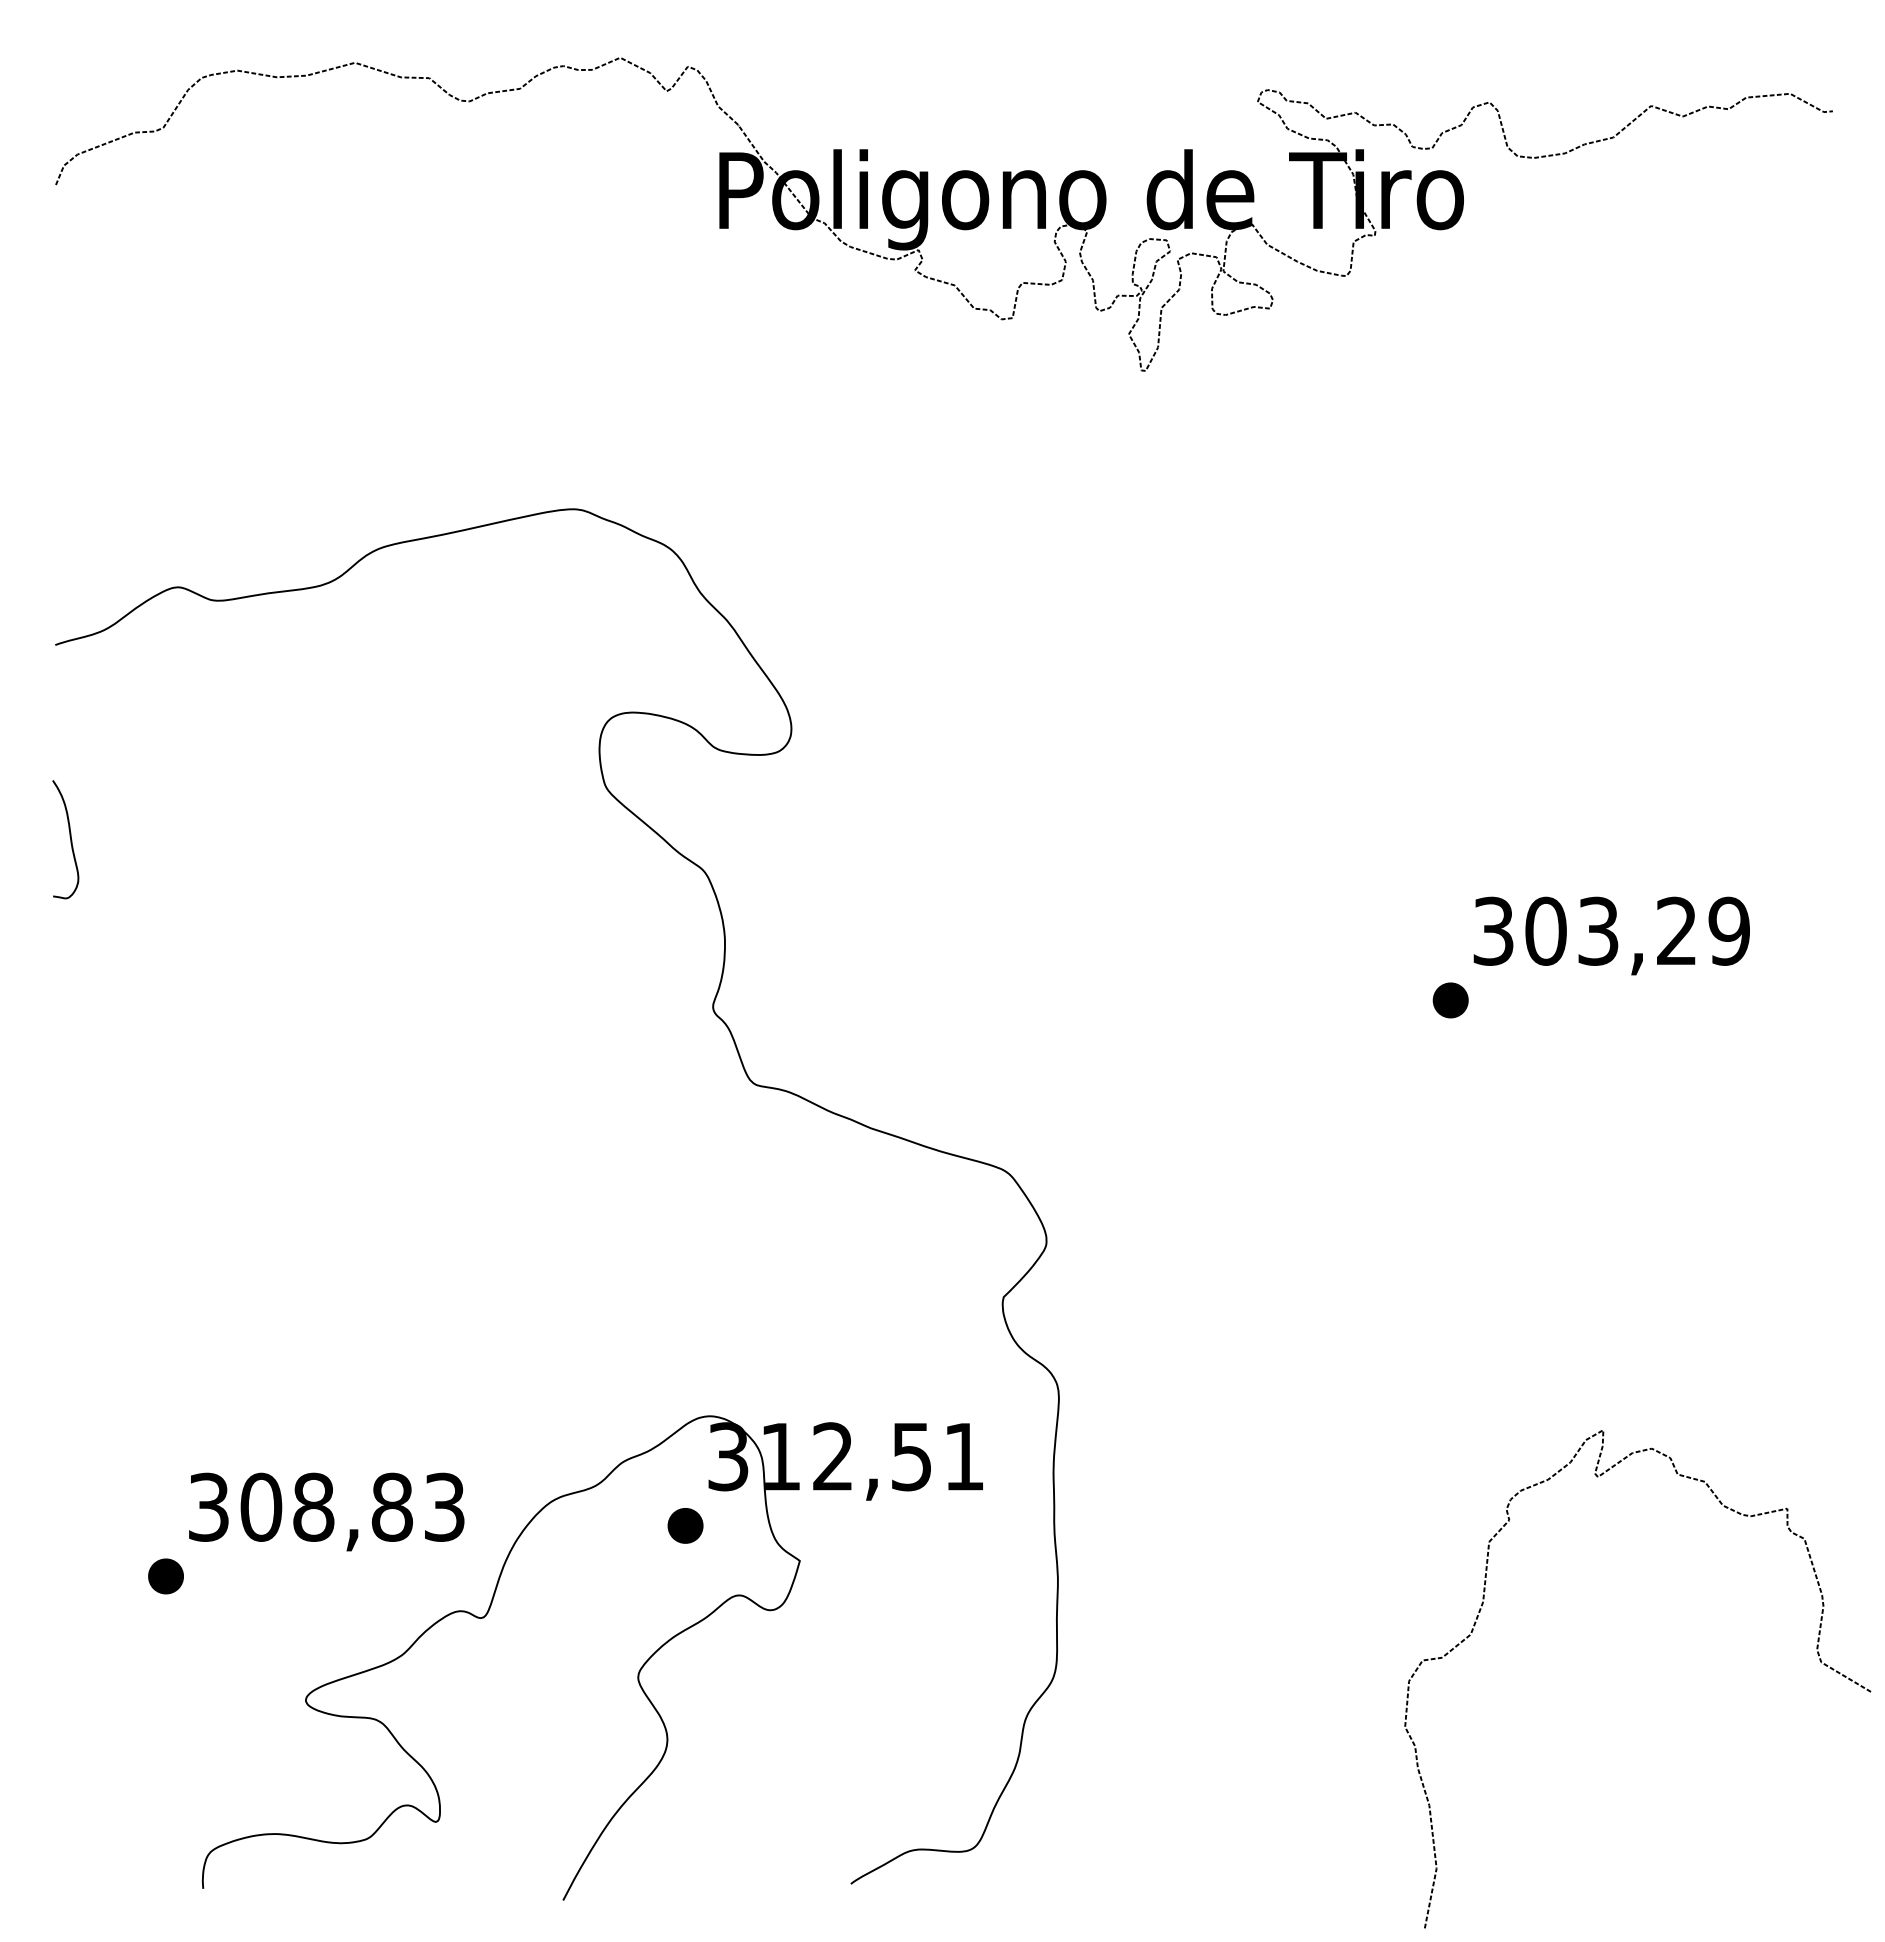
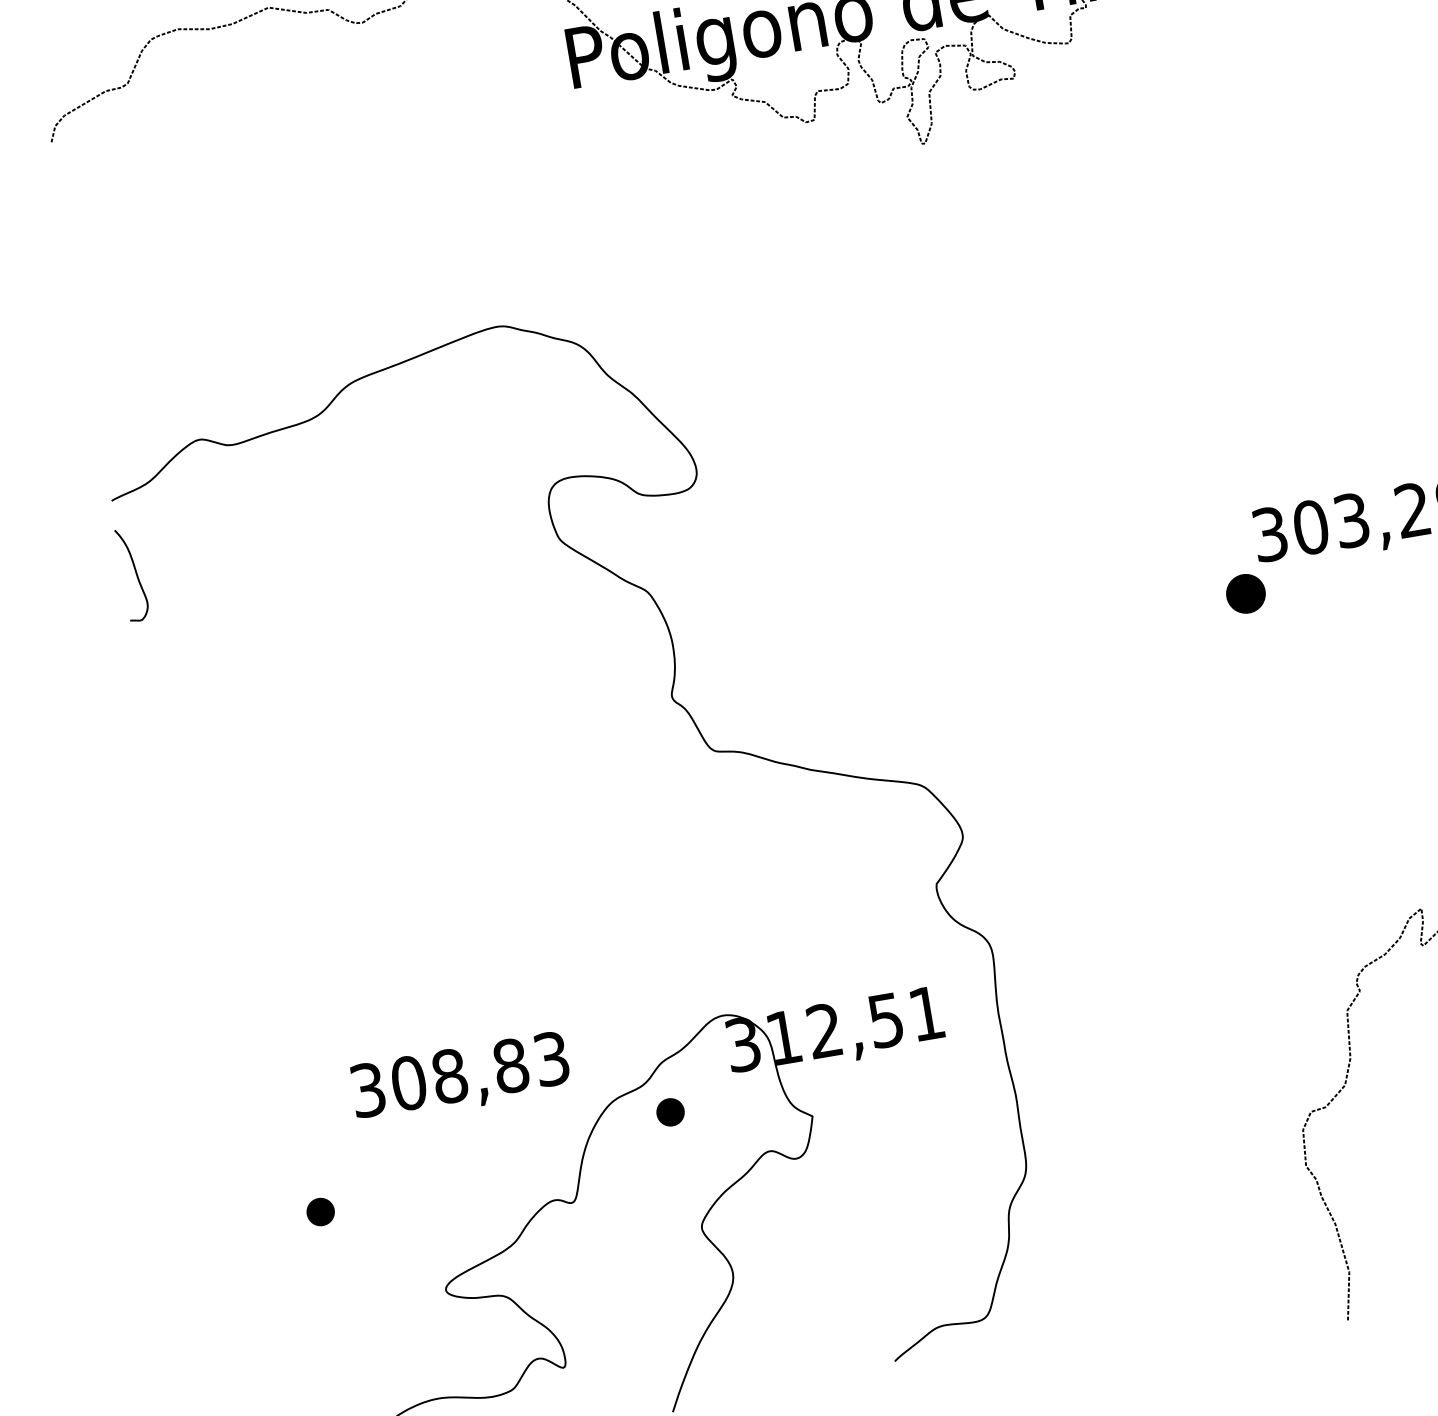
curve: (69, 836) -> (135, 571), moved
part: (1450, 1000) -> (1245, 593), size x1.4
text: (326, 1511) -> (460, 1077), moved
part: (685, 1525) -> (670, 1112), moved

